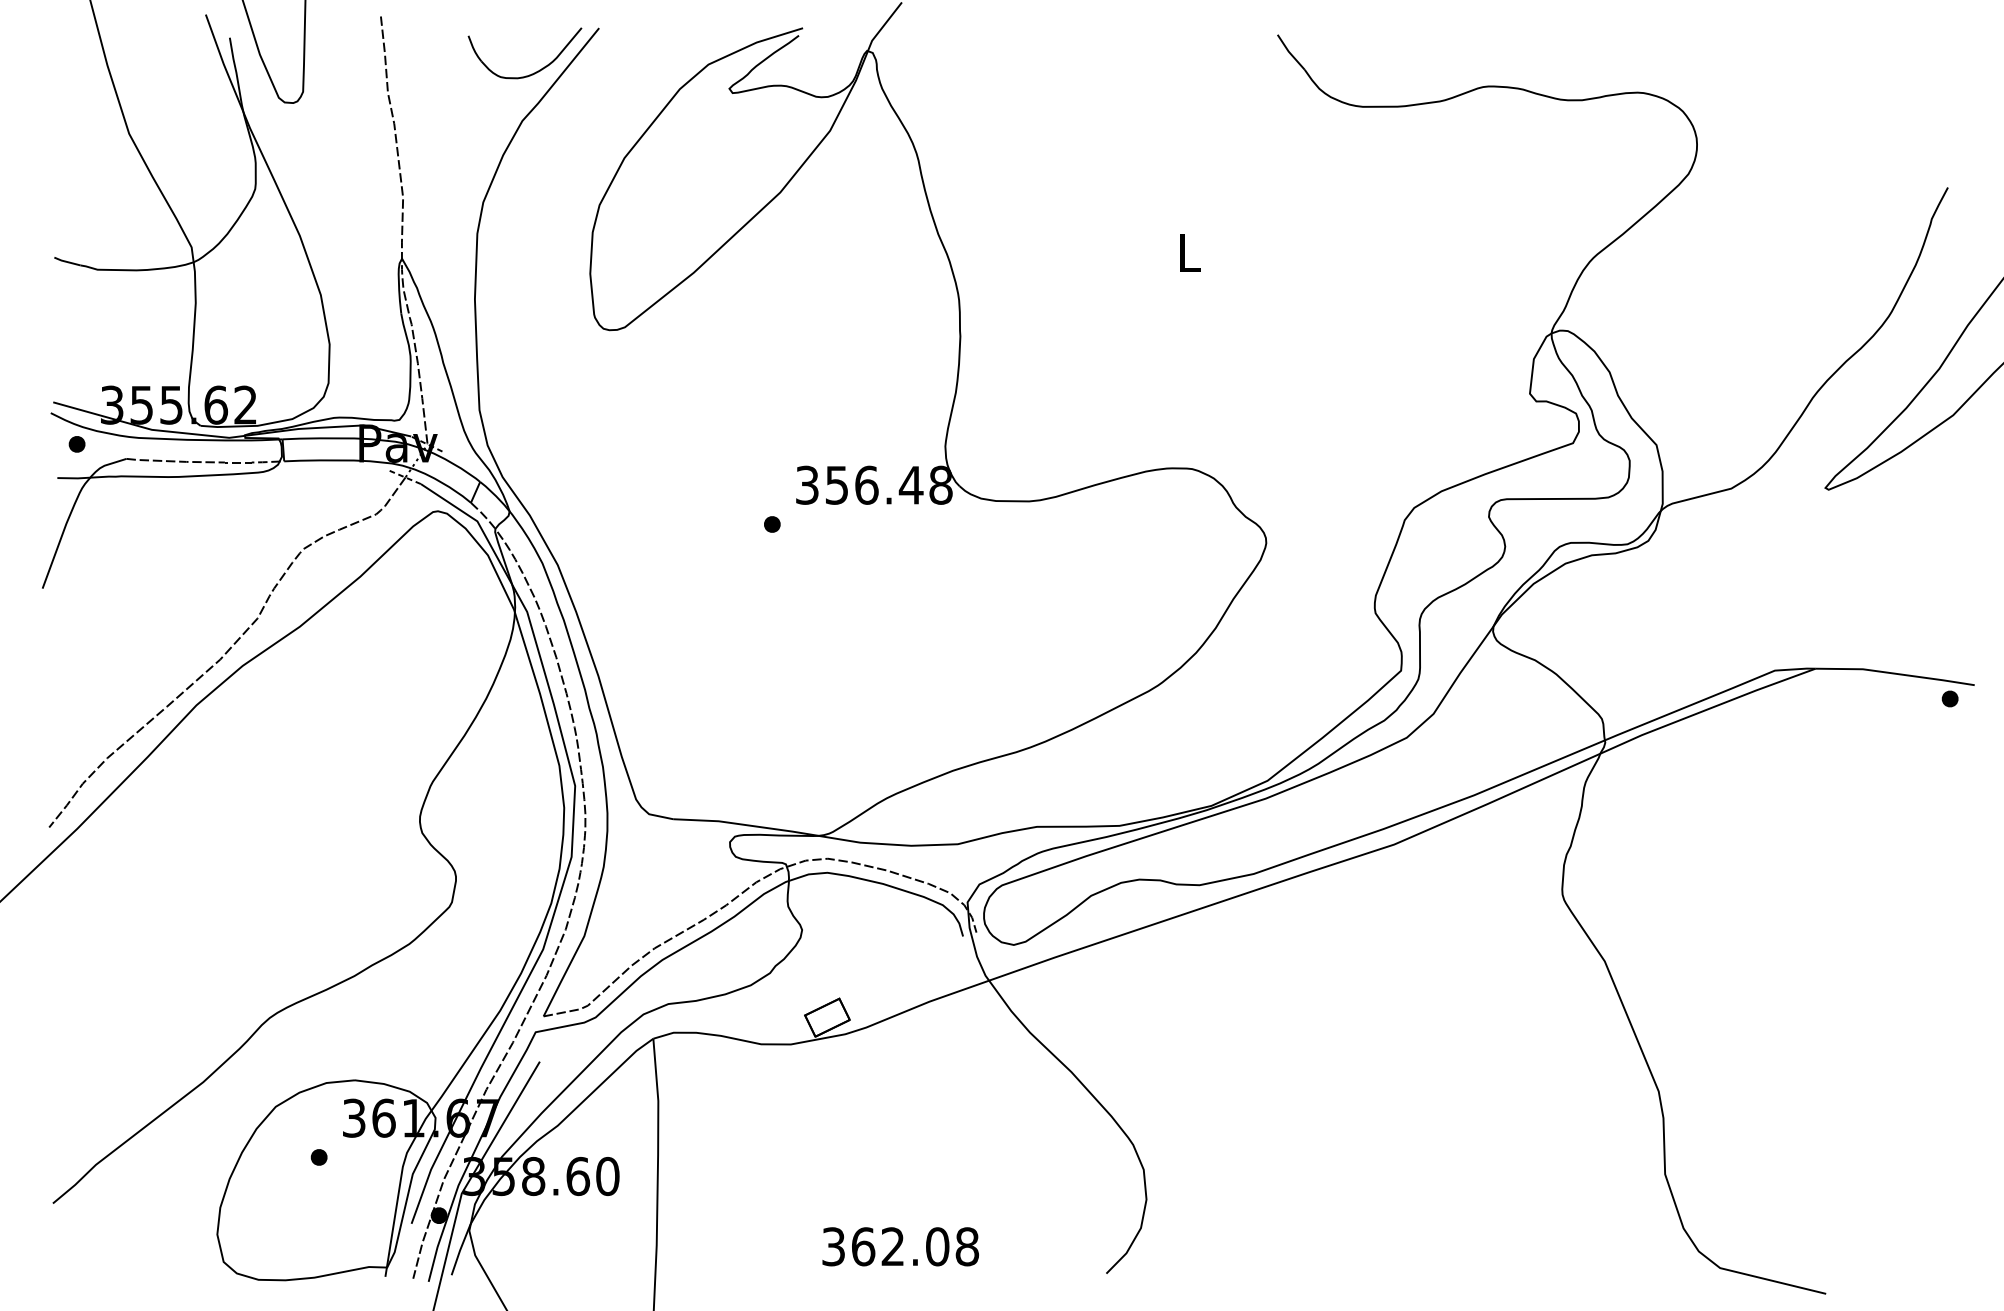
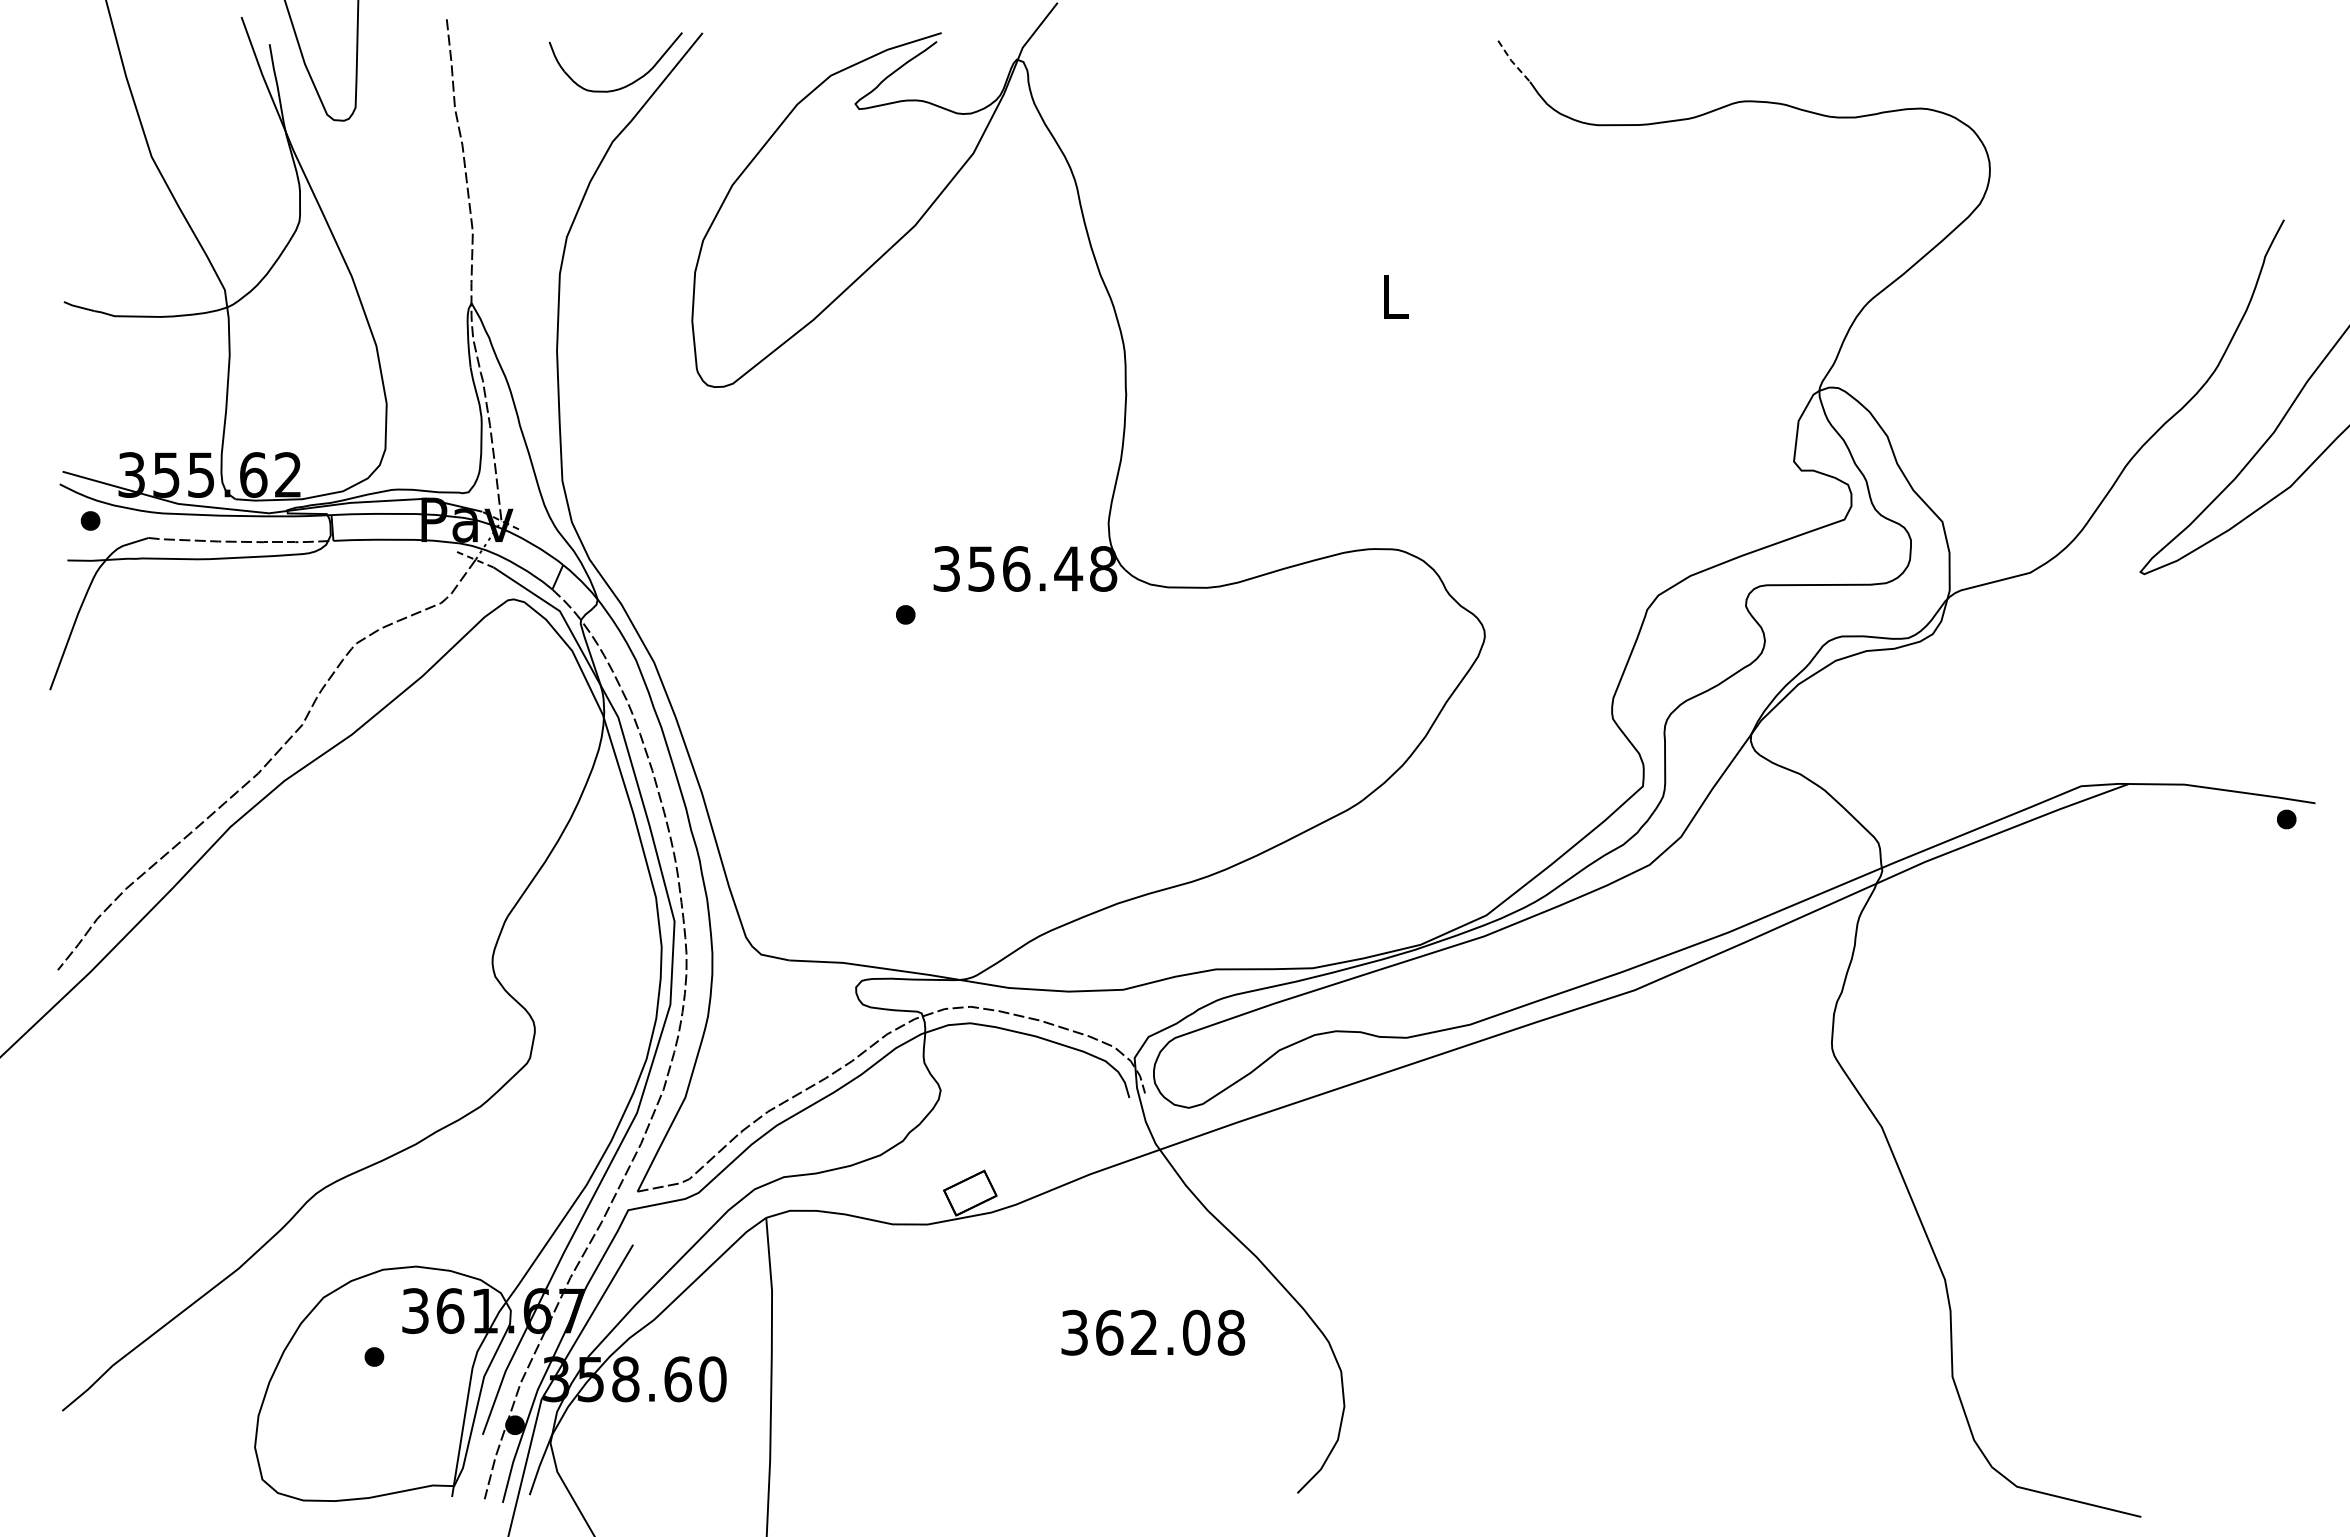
line: (1289, 52) -> (1512, 61), solid -> dashed
text: (900, 1246) -> (1153, 1332), moved

